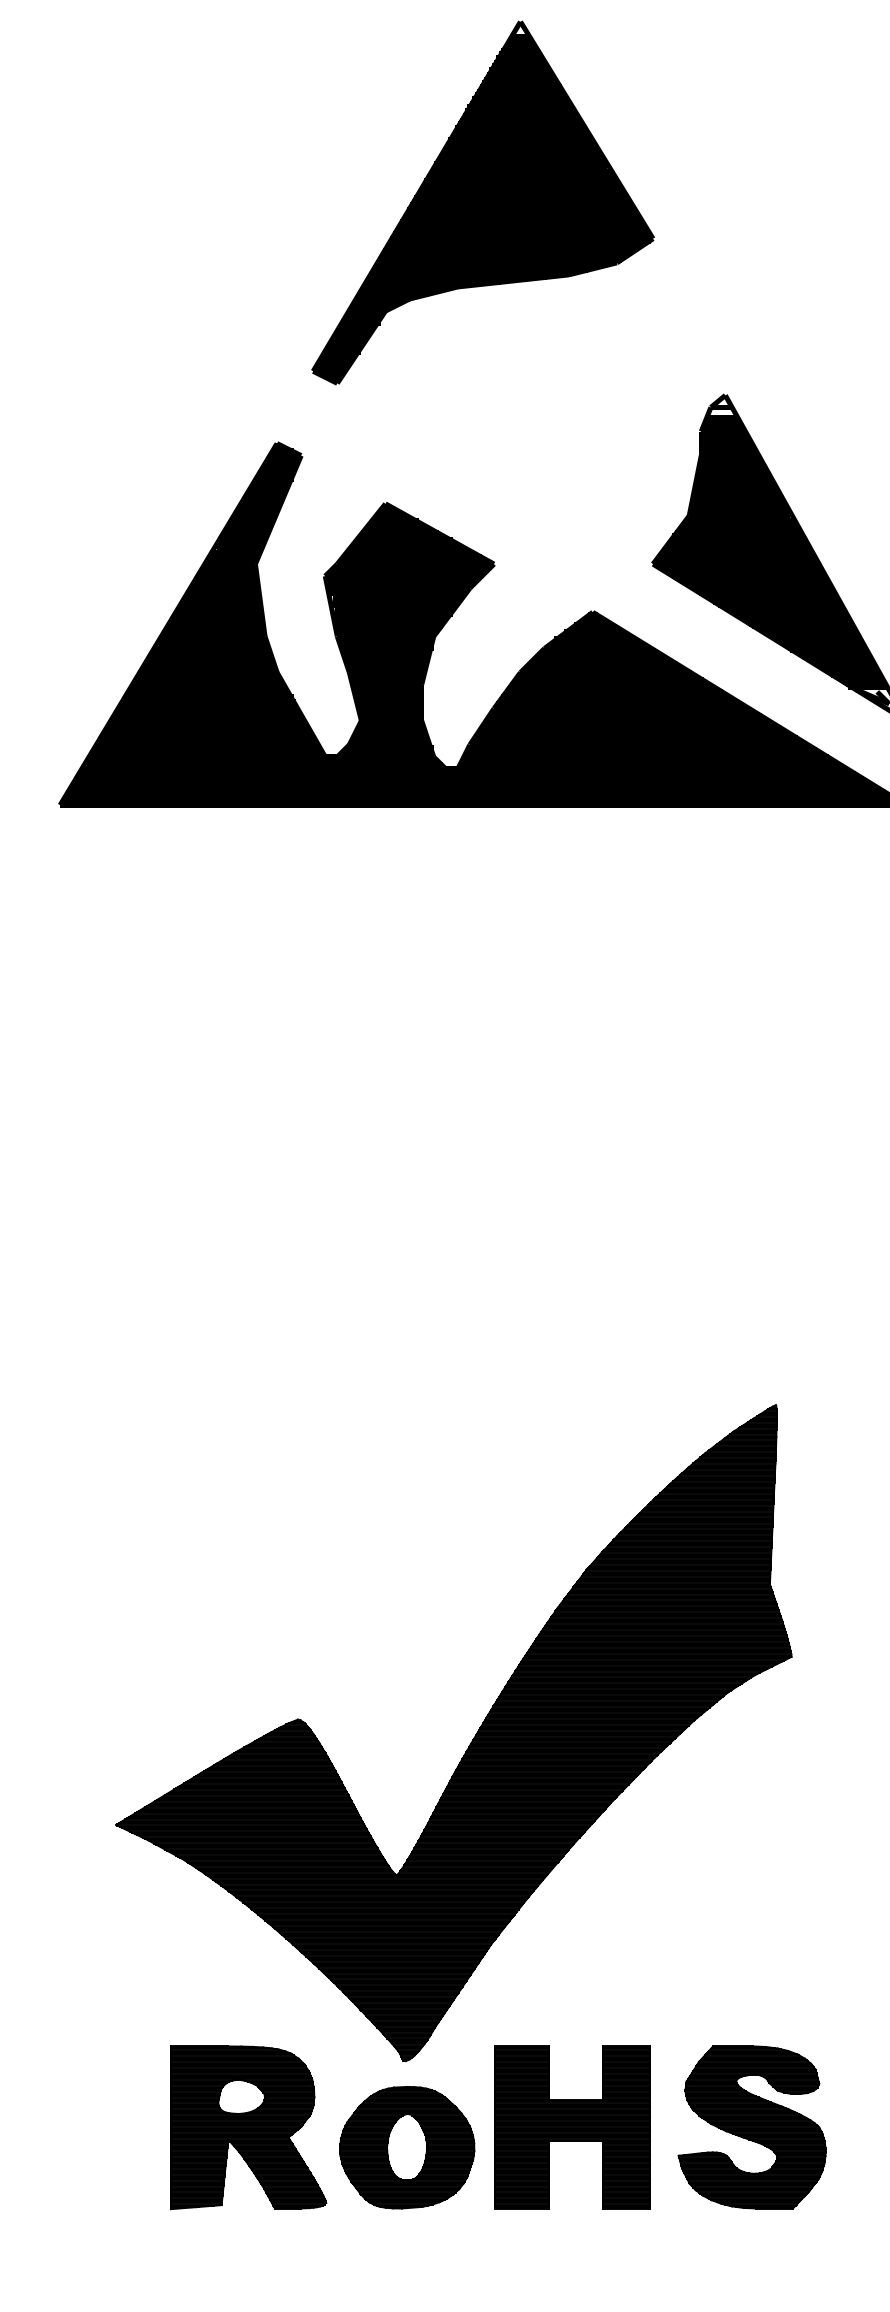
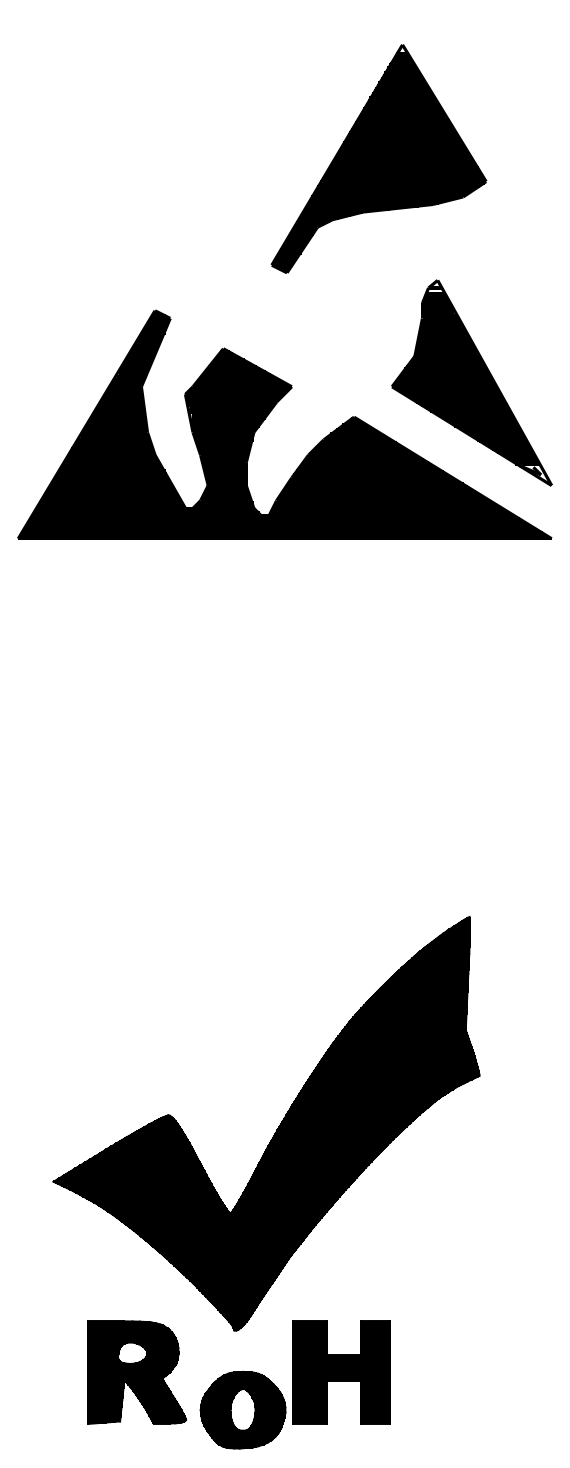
part: (482, 202) -> (378, 158), moved
part: (752, 2127) -> (454, 1372), removed
part: (406, 2146) -> (242, 1409), moved

